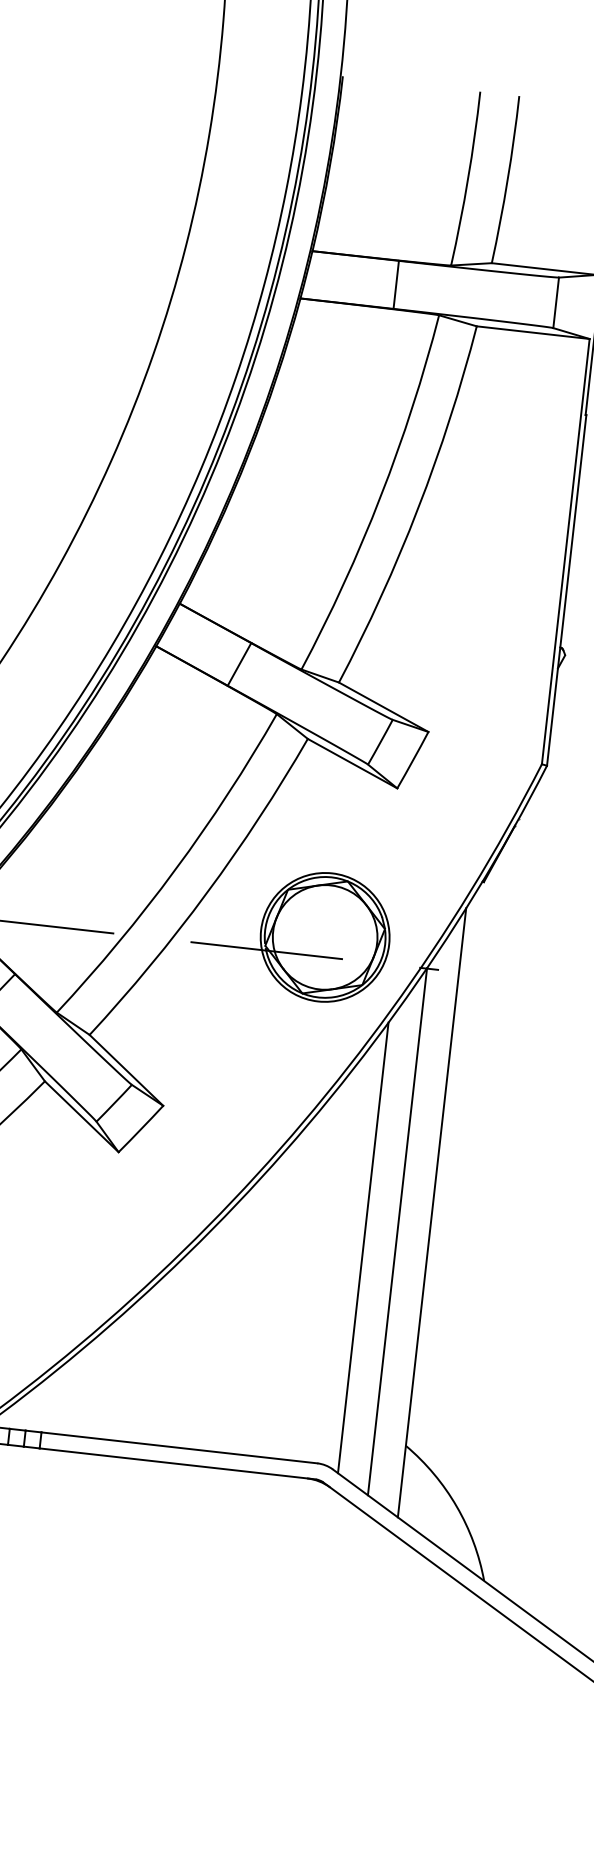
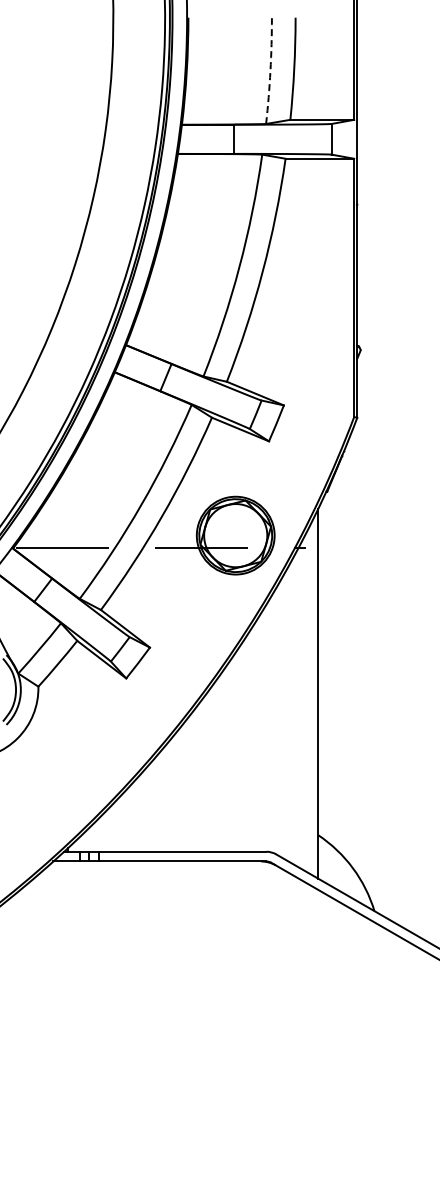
arc: (468, 178) -> (270, 70), solid -> dashed
line: (396, 1231) -> (298, 707), removed
line: (363, 1248) -> (279, 719), removed

